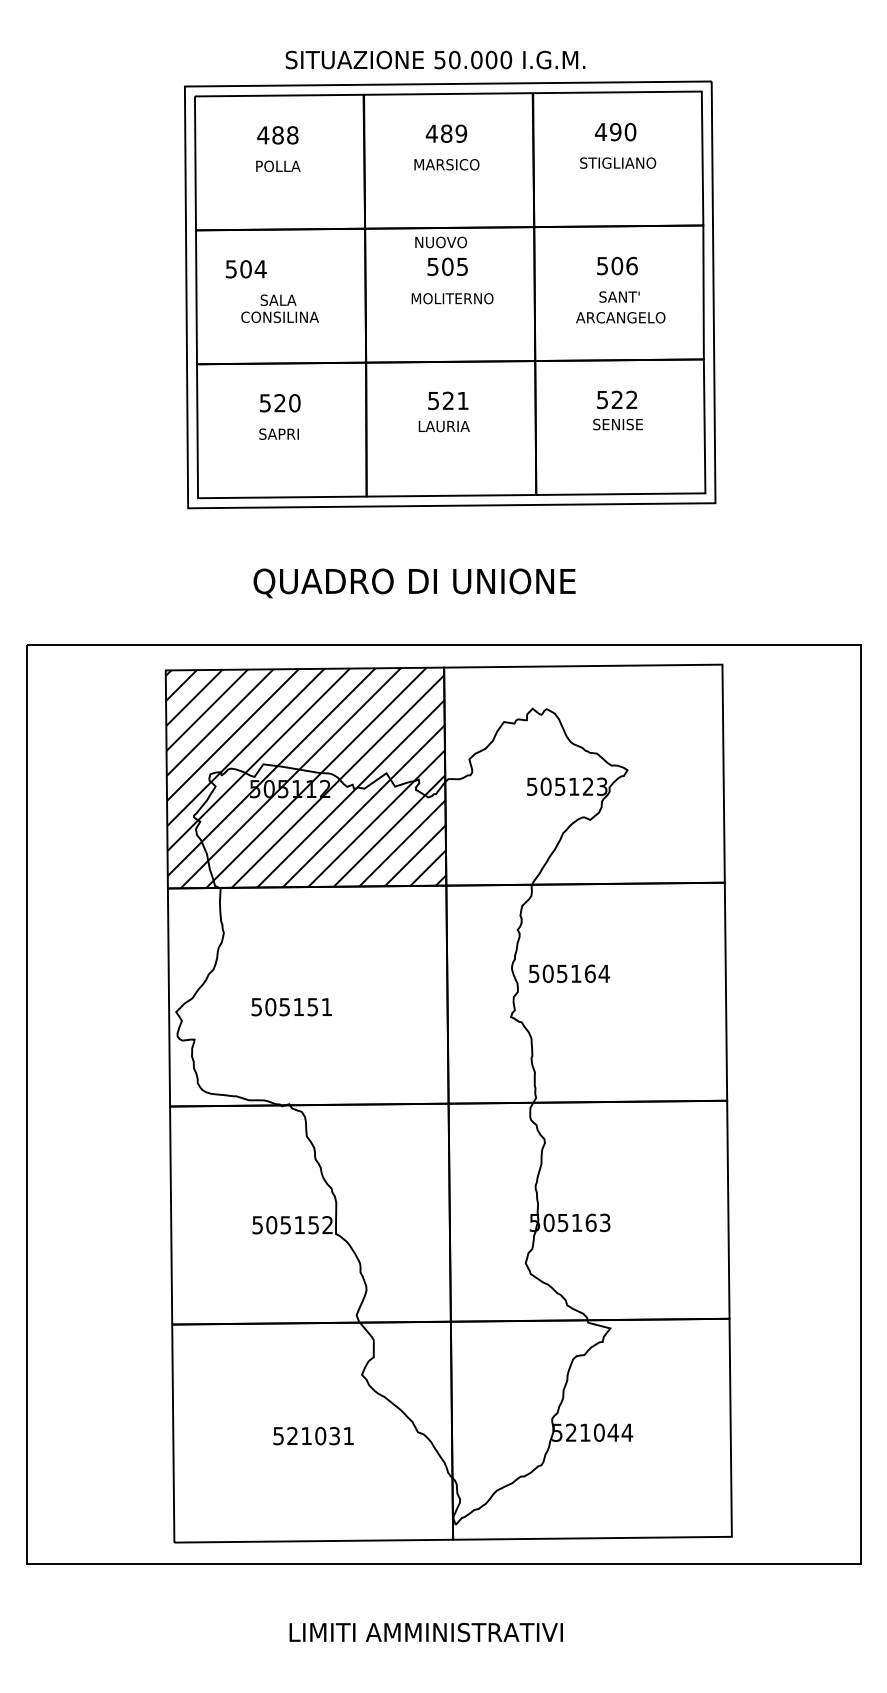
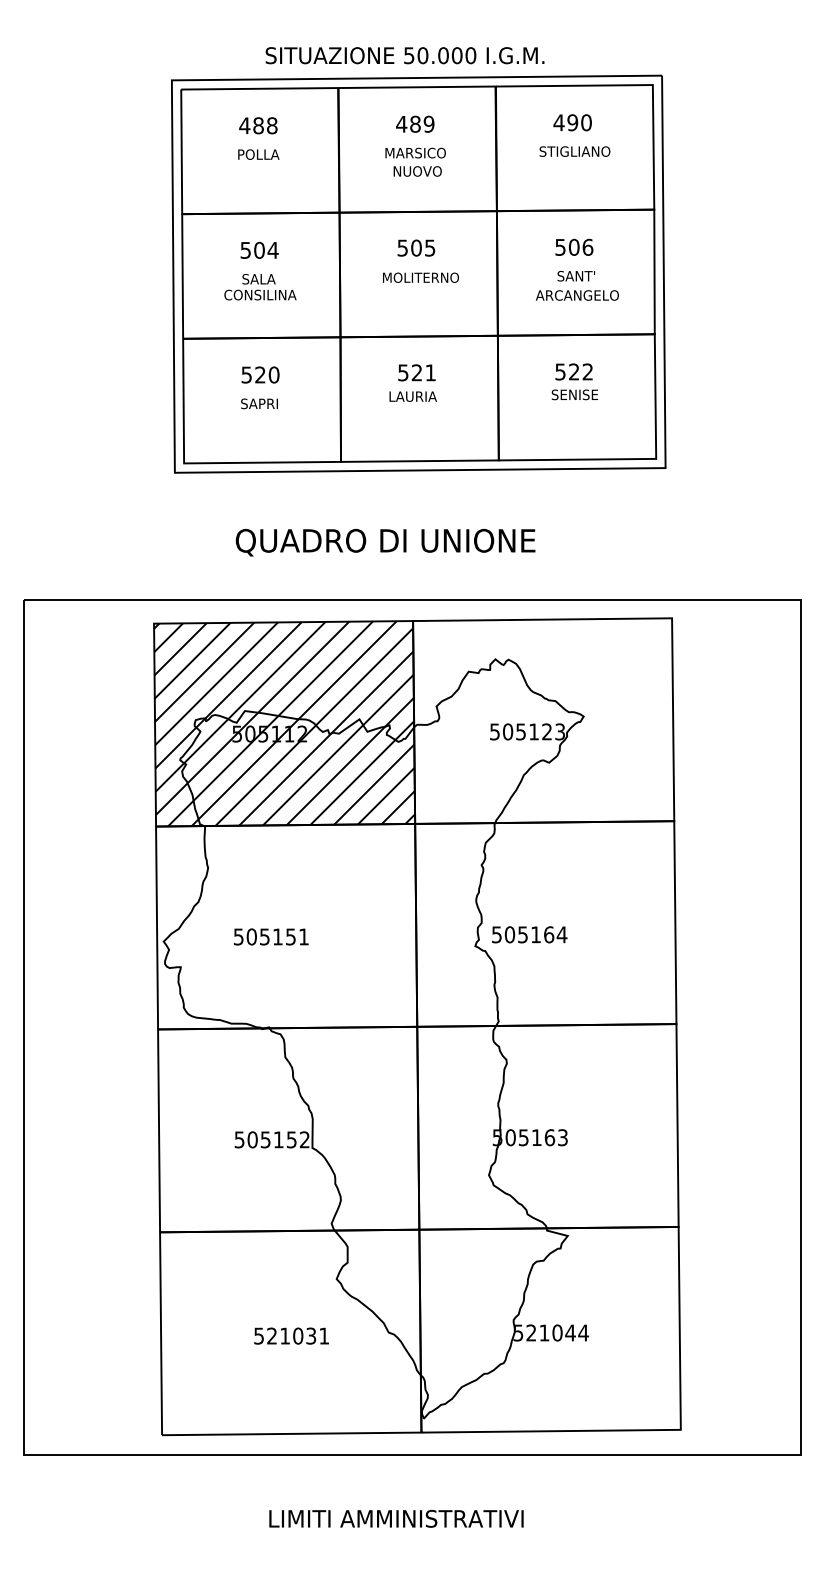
text: (440, 242) -> (417, 171), moved
text: (245, 269) -> (258, 250), moved
text: (569, 973) -> (529, 934), moved

